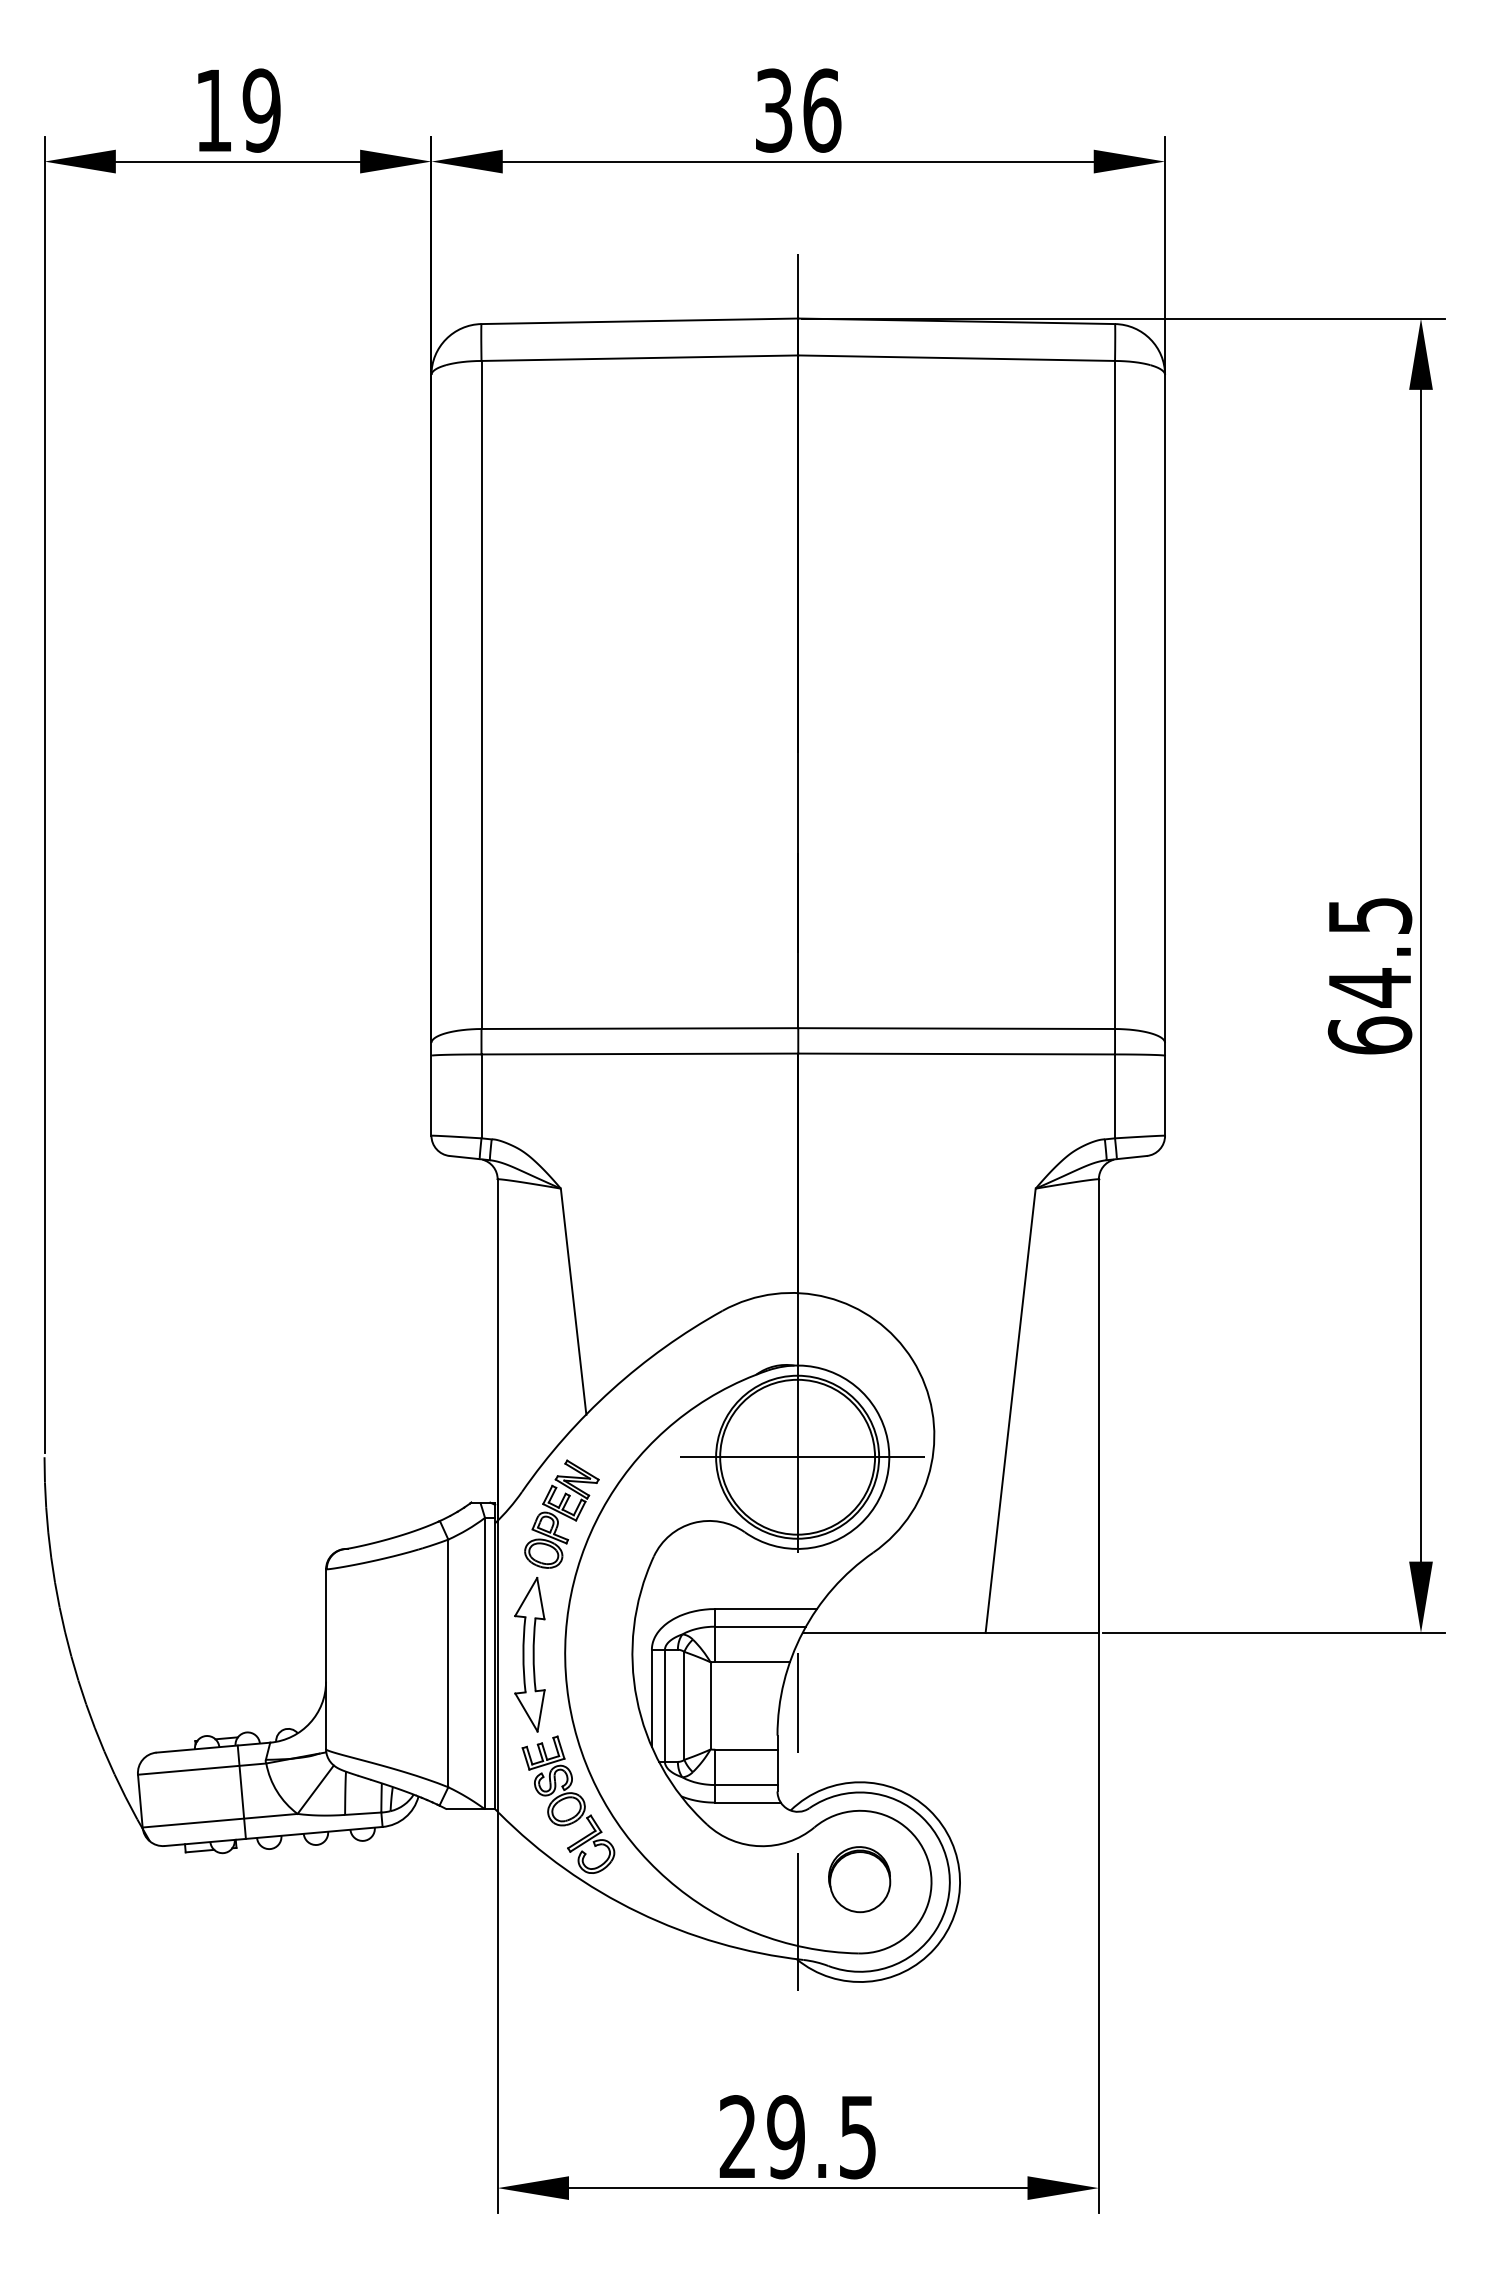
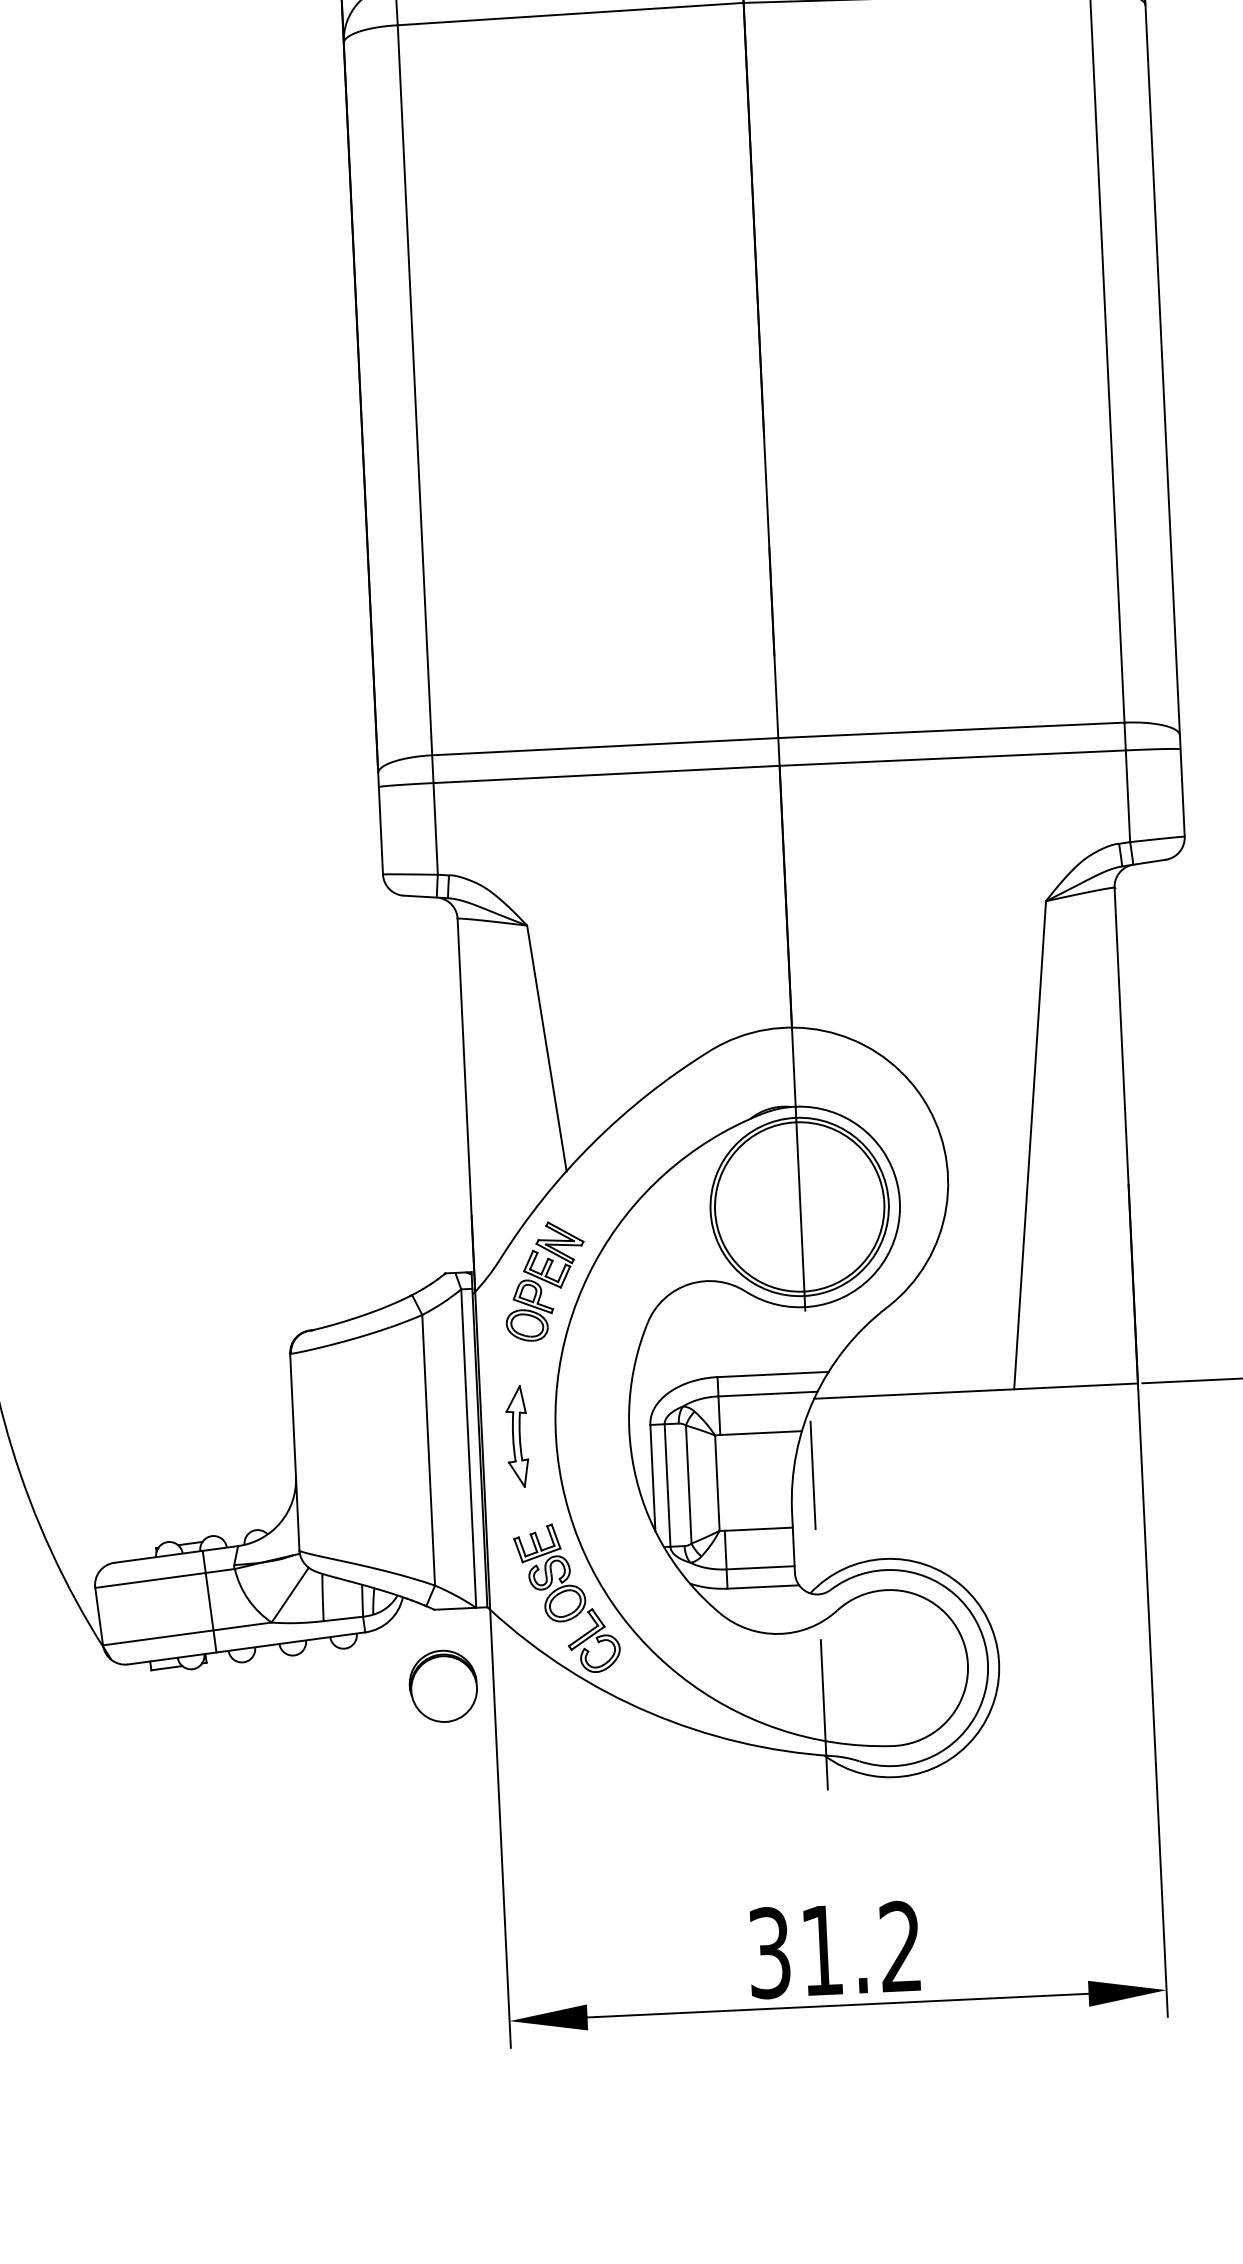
line: (802, 1457) -> (805, 1207), removed
part: (529, 1654) -> (516, 1436), size x0.6
part: (859, 1879) -> (443, 1686), moved
text: (797, 2137) -> (834, 1950), 29.5 -> 31.2

